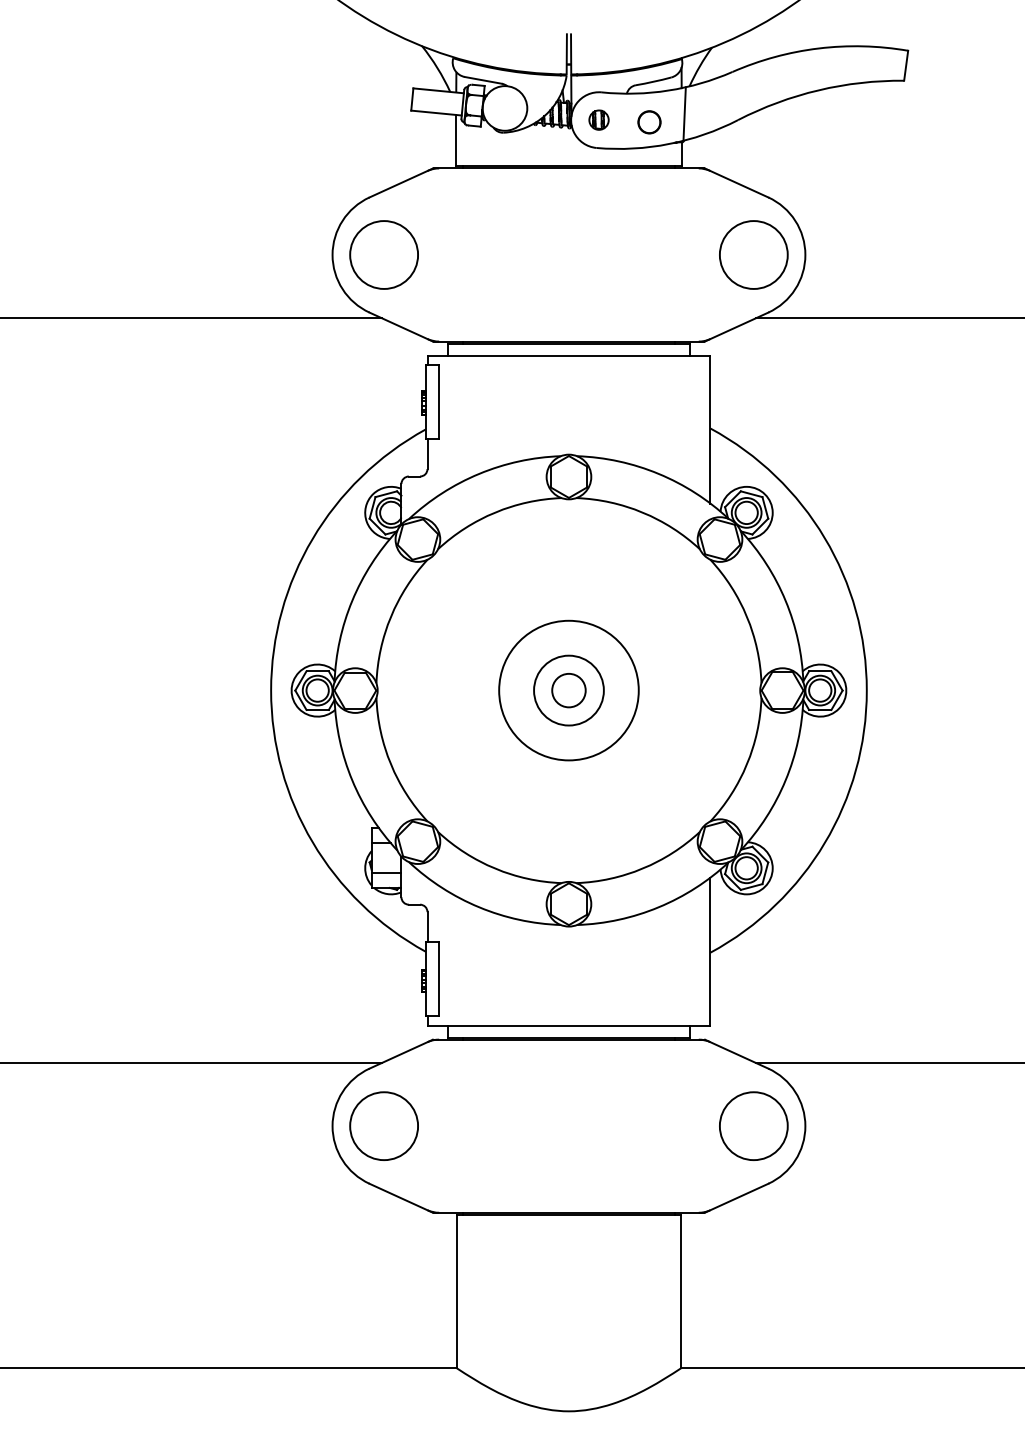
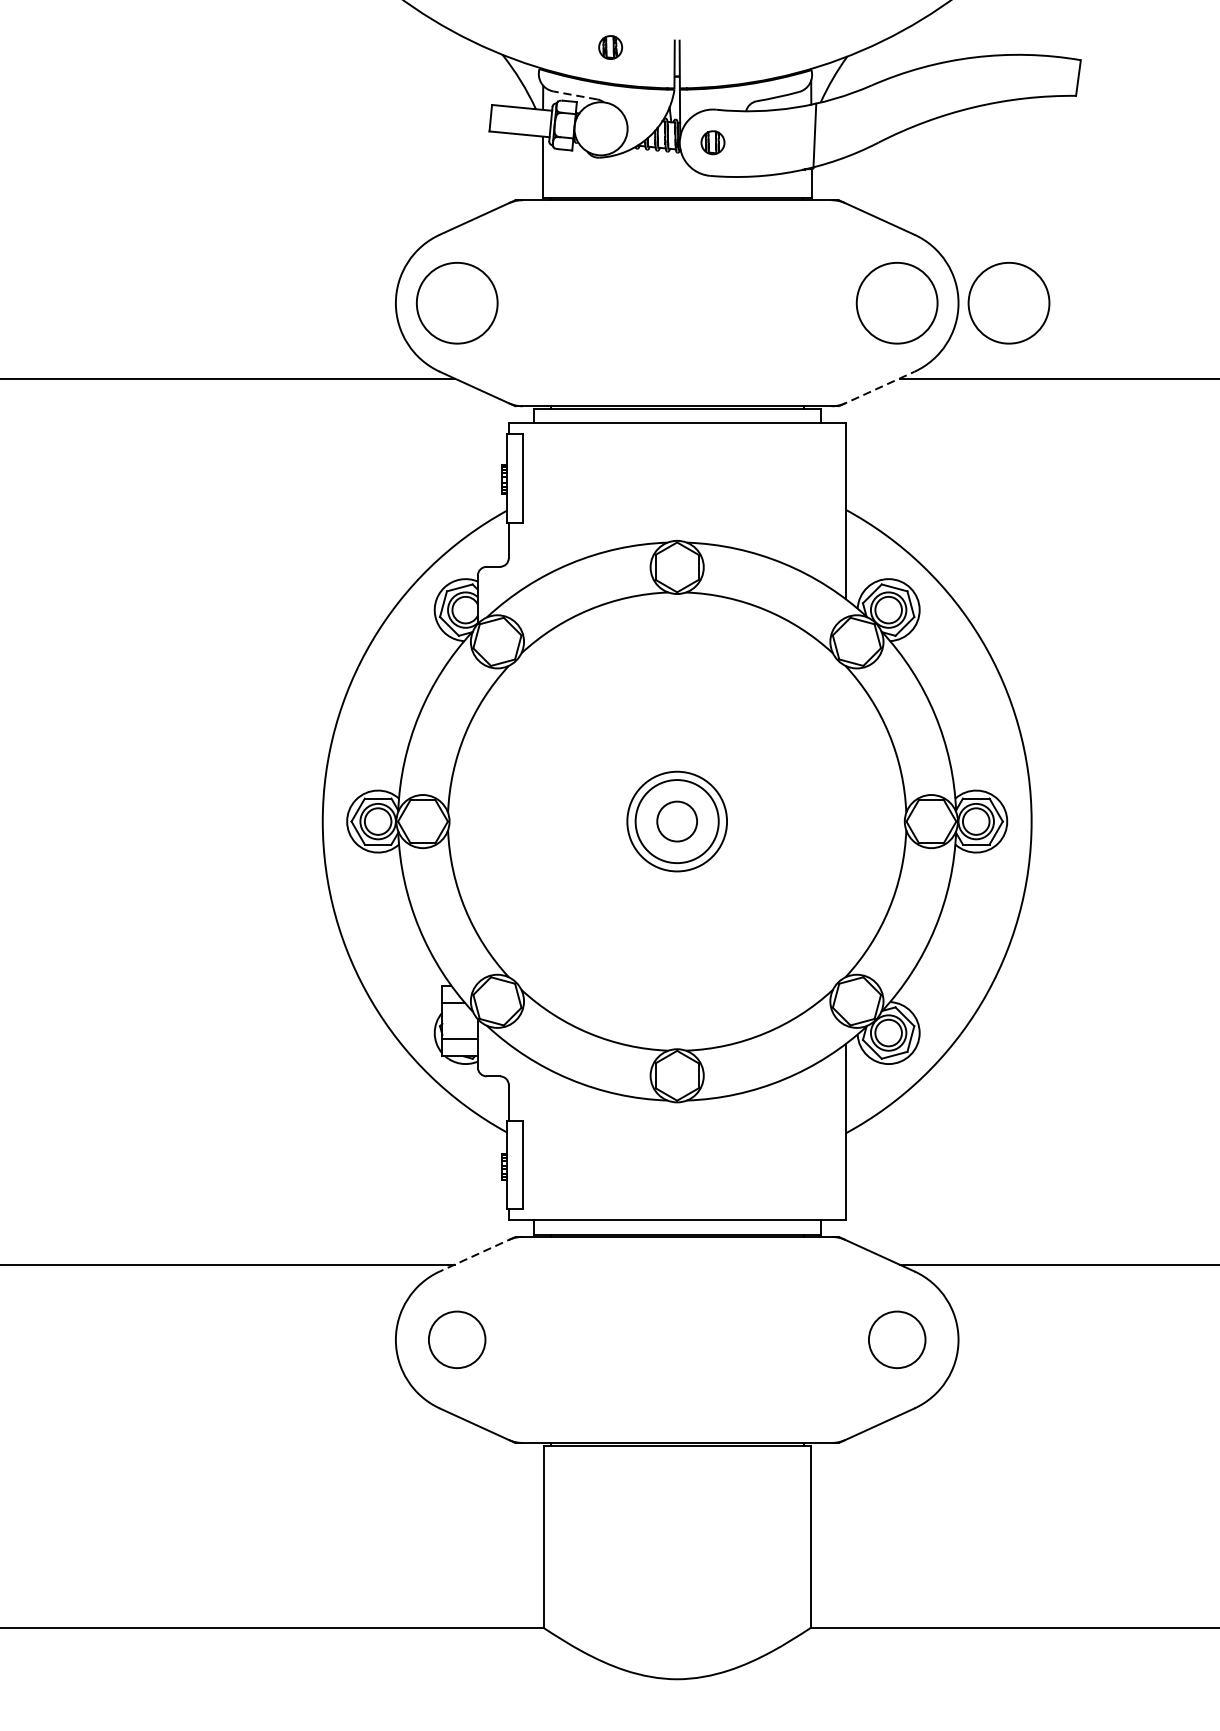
part: (512, 39) -> (610, 46), added
line: (483, 80) -> (575, 95), solid -> dashed
circle: (649, 122) -> (773, 145), removed
circle: (847, 254) -> (1008, 302), added
line: (736, 326) -> (876, 388), solid -> dashed
circle: (568, 690) -> (676, 821), size x0.6
line: (401, 1054) -> (477, 1254), solid -> dashed
circle: (383, 1125) -> (456, 1339), size x0.7
circle: (753, 1125) -> (896, 1339), size x0.7

